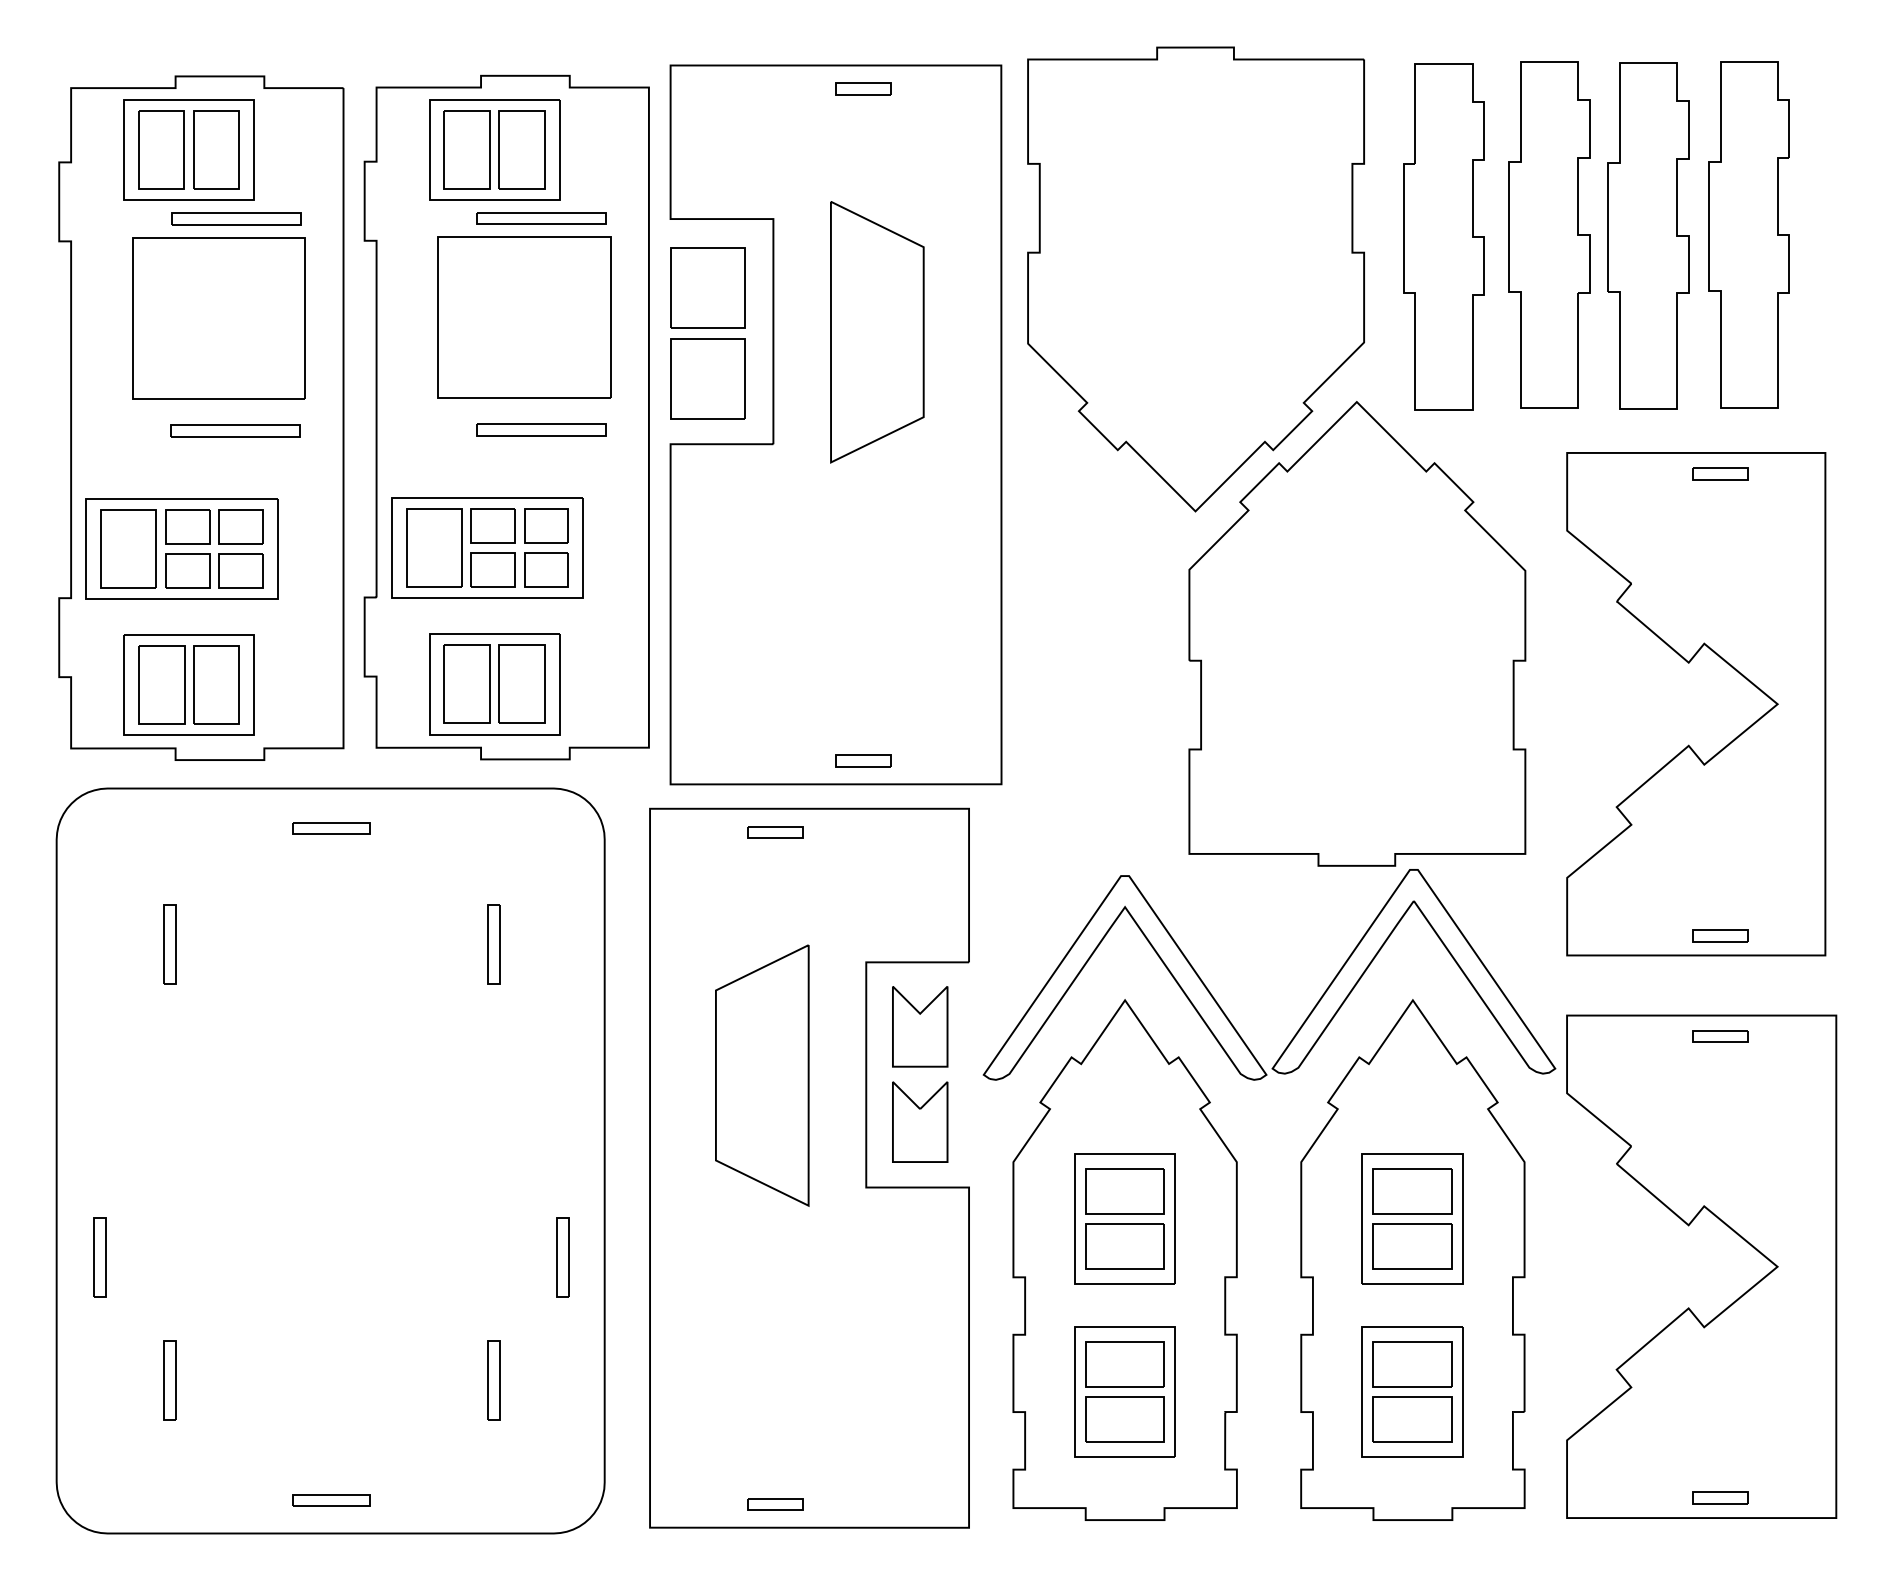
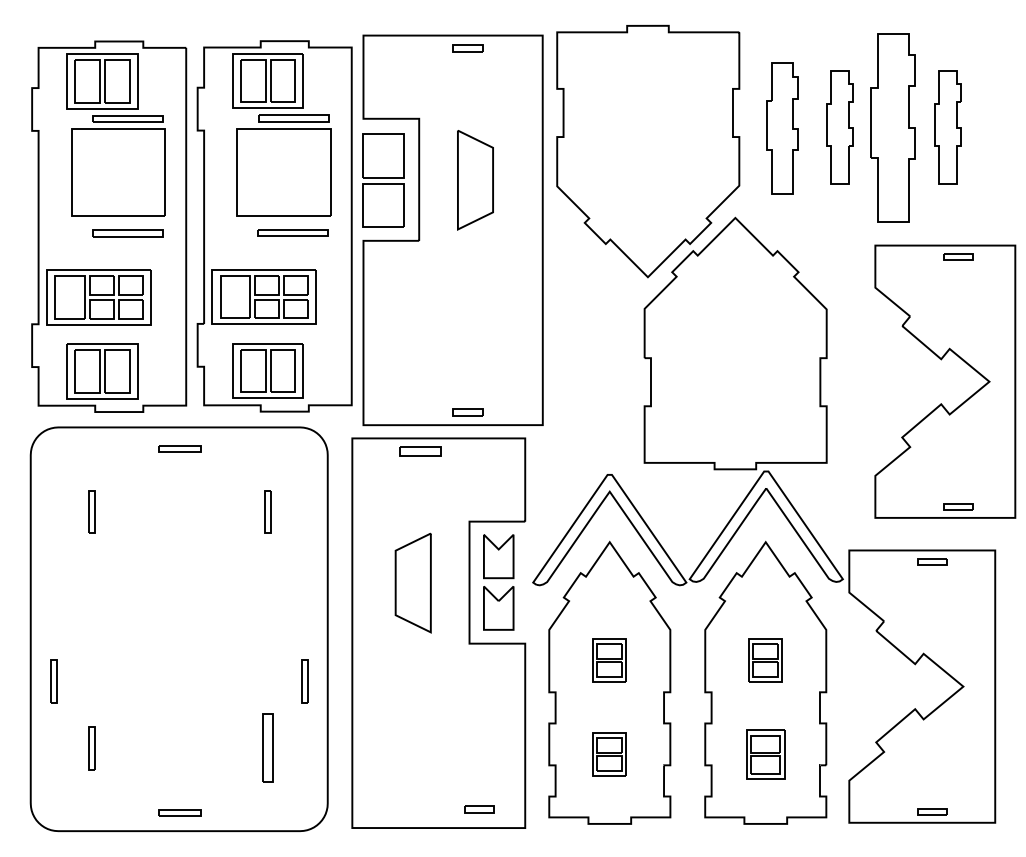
part: (1548, 235) -> (839, 127), size x0.6
part: (1748, 235) -> (947, 127), size x0.6
part: (1443, 236) -> (782, 128), size x0.7
part: (877, 331) -> (475, 179), size x0.7
part: (1689, 665) -> (941, 360), moved
part: (775, 831) -> (420, 450), size x1.4
part: (762, 1074) -> (413, 582), size x0.7
part: (1124, 1218) -> (609, 660), size x0.6
part: (1412, 1218) -> (765, 660), size x0.6
part: (493, 1380) -> (267, 748), size x1.6
part: (1124, 1392) -> (609, 754), size x0.6
part: (1412, 1392) -> (765, 754), size x0.7
part: (775, 1504) -> (479, 809), moved

